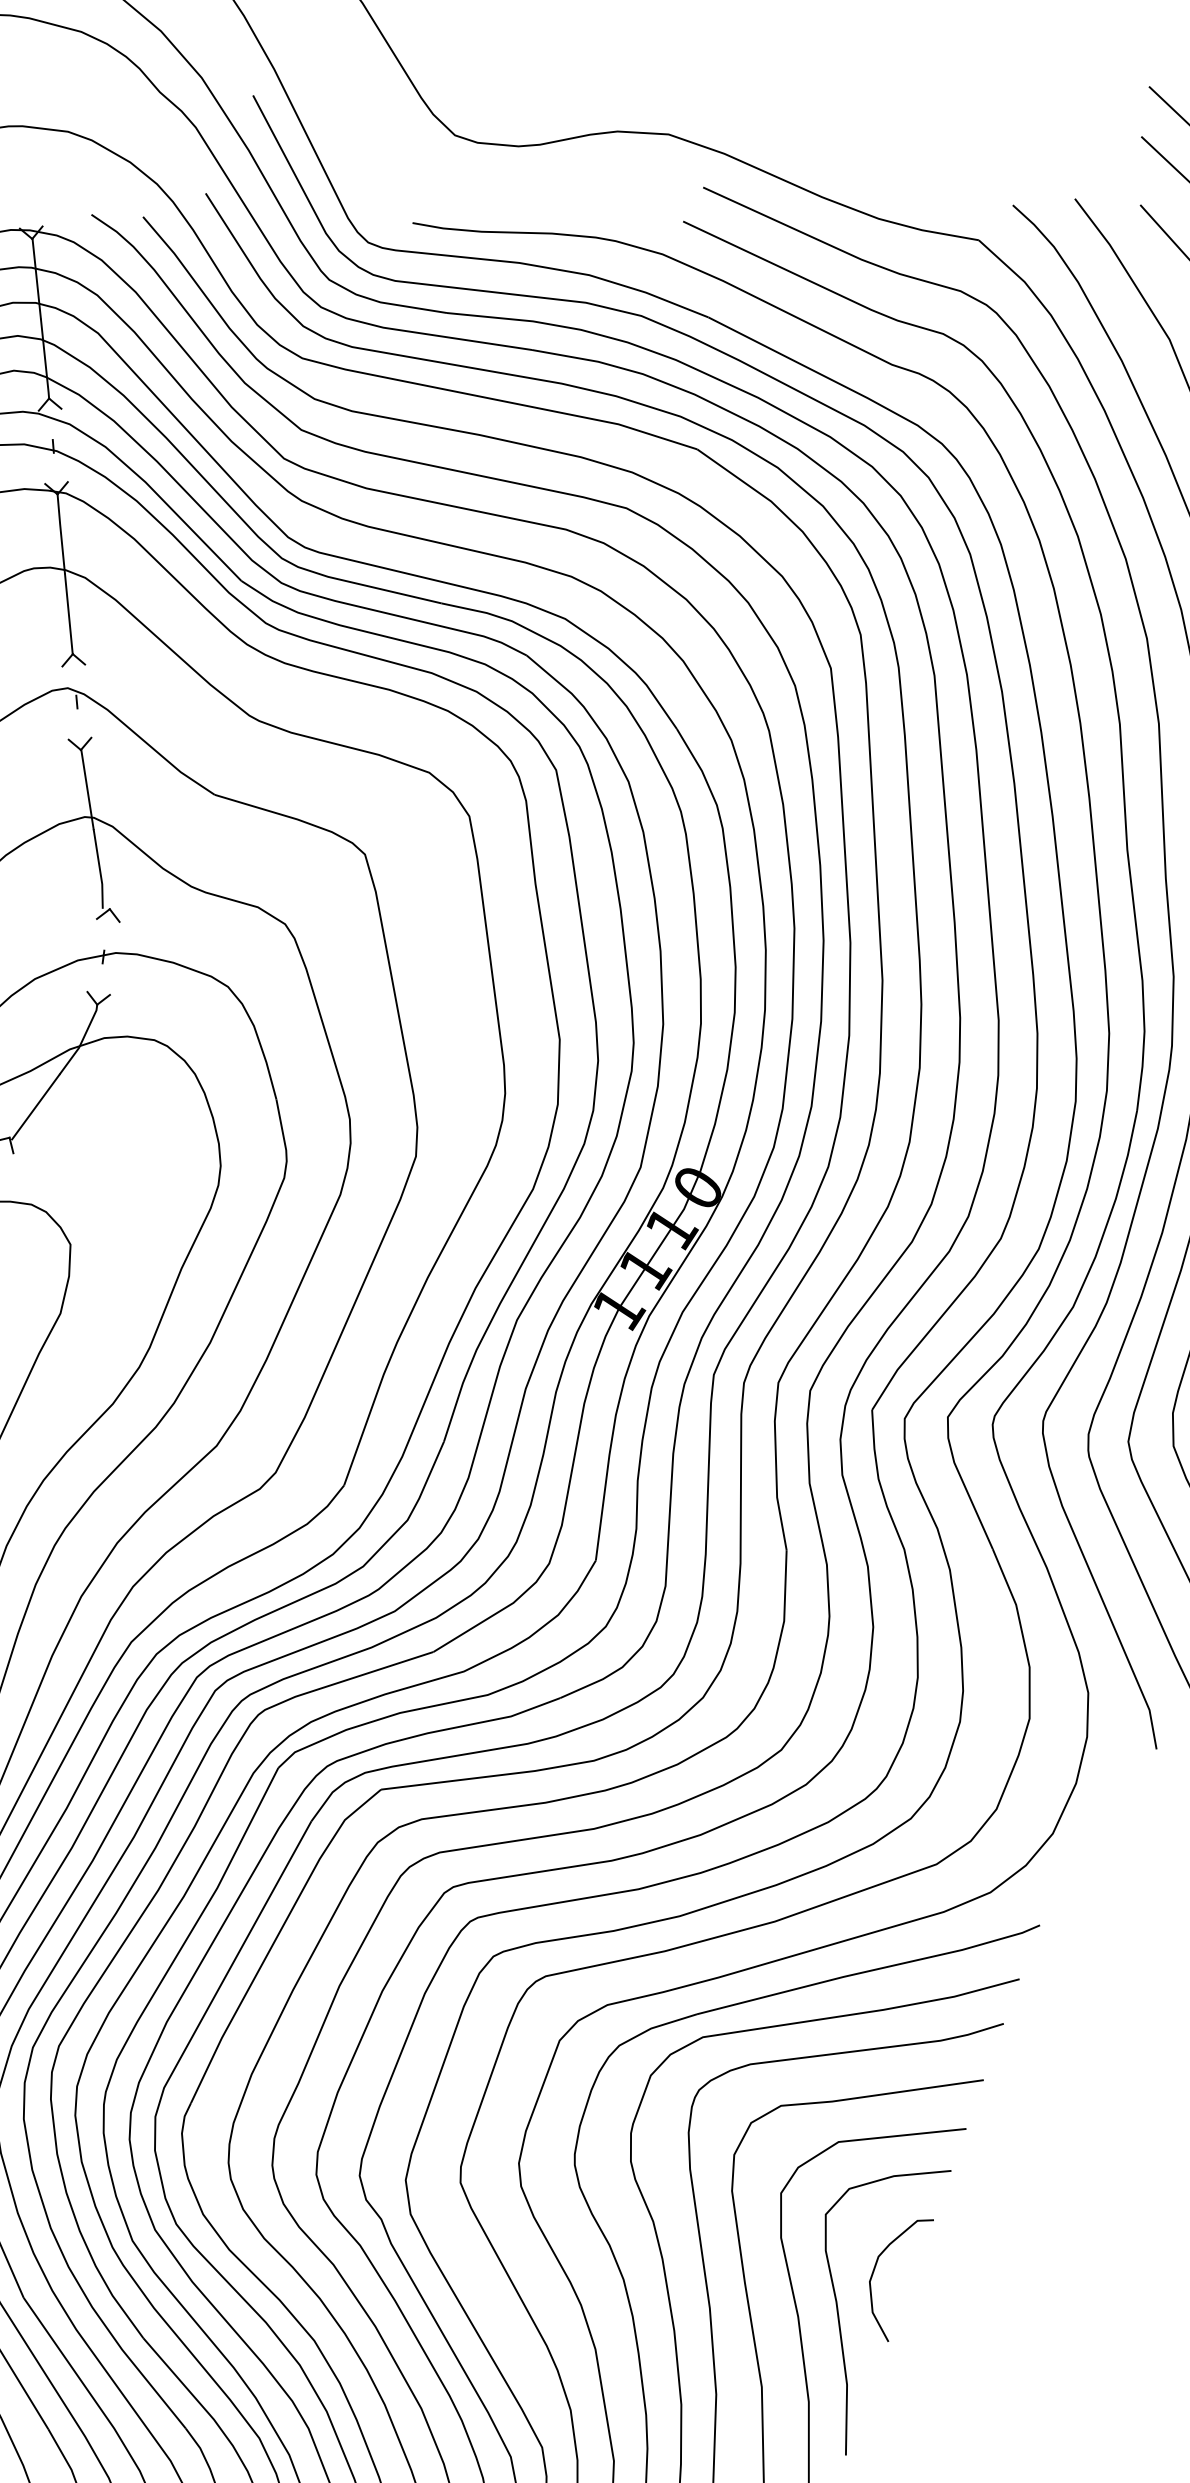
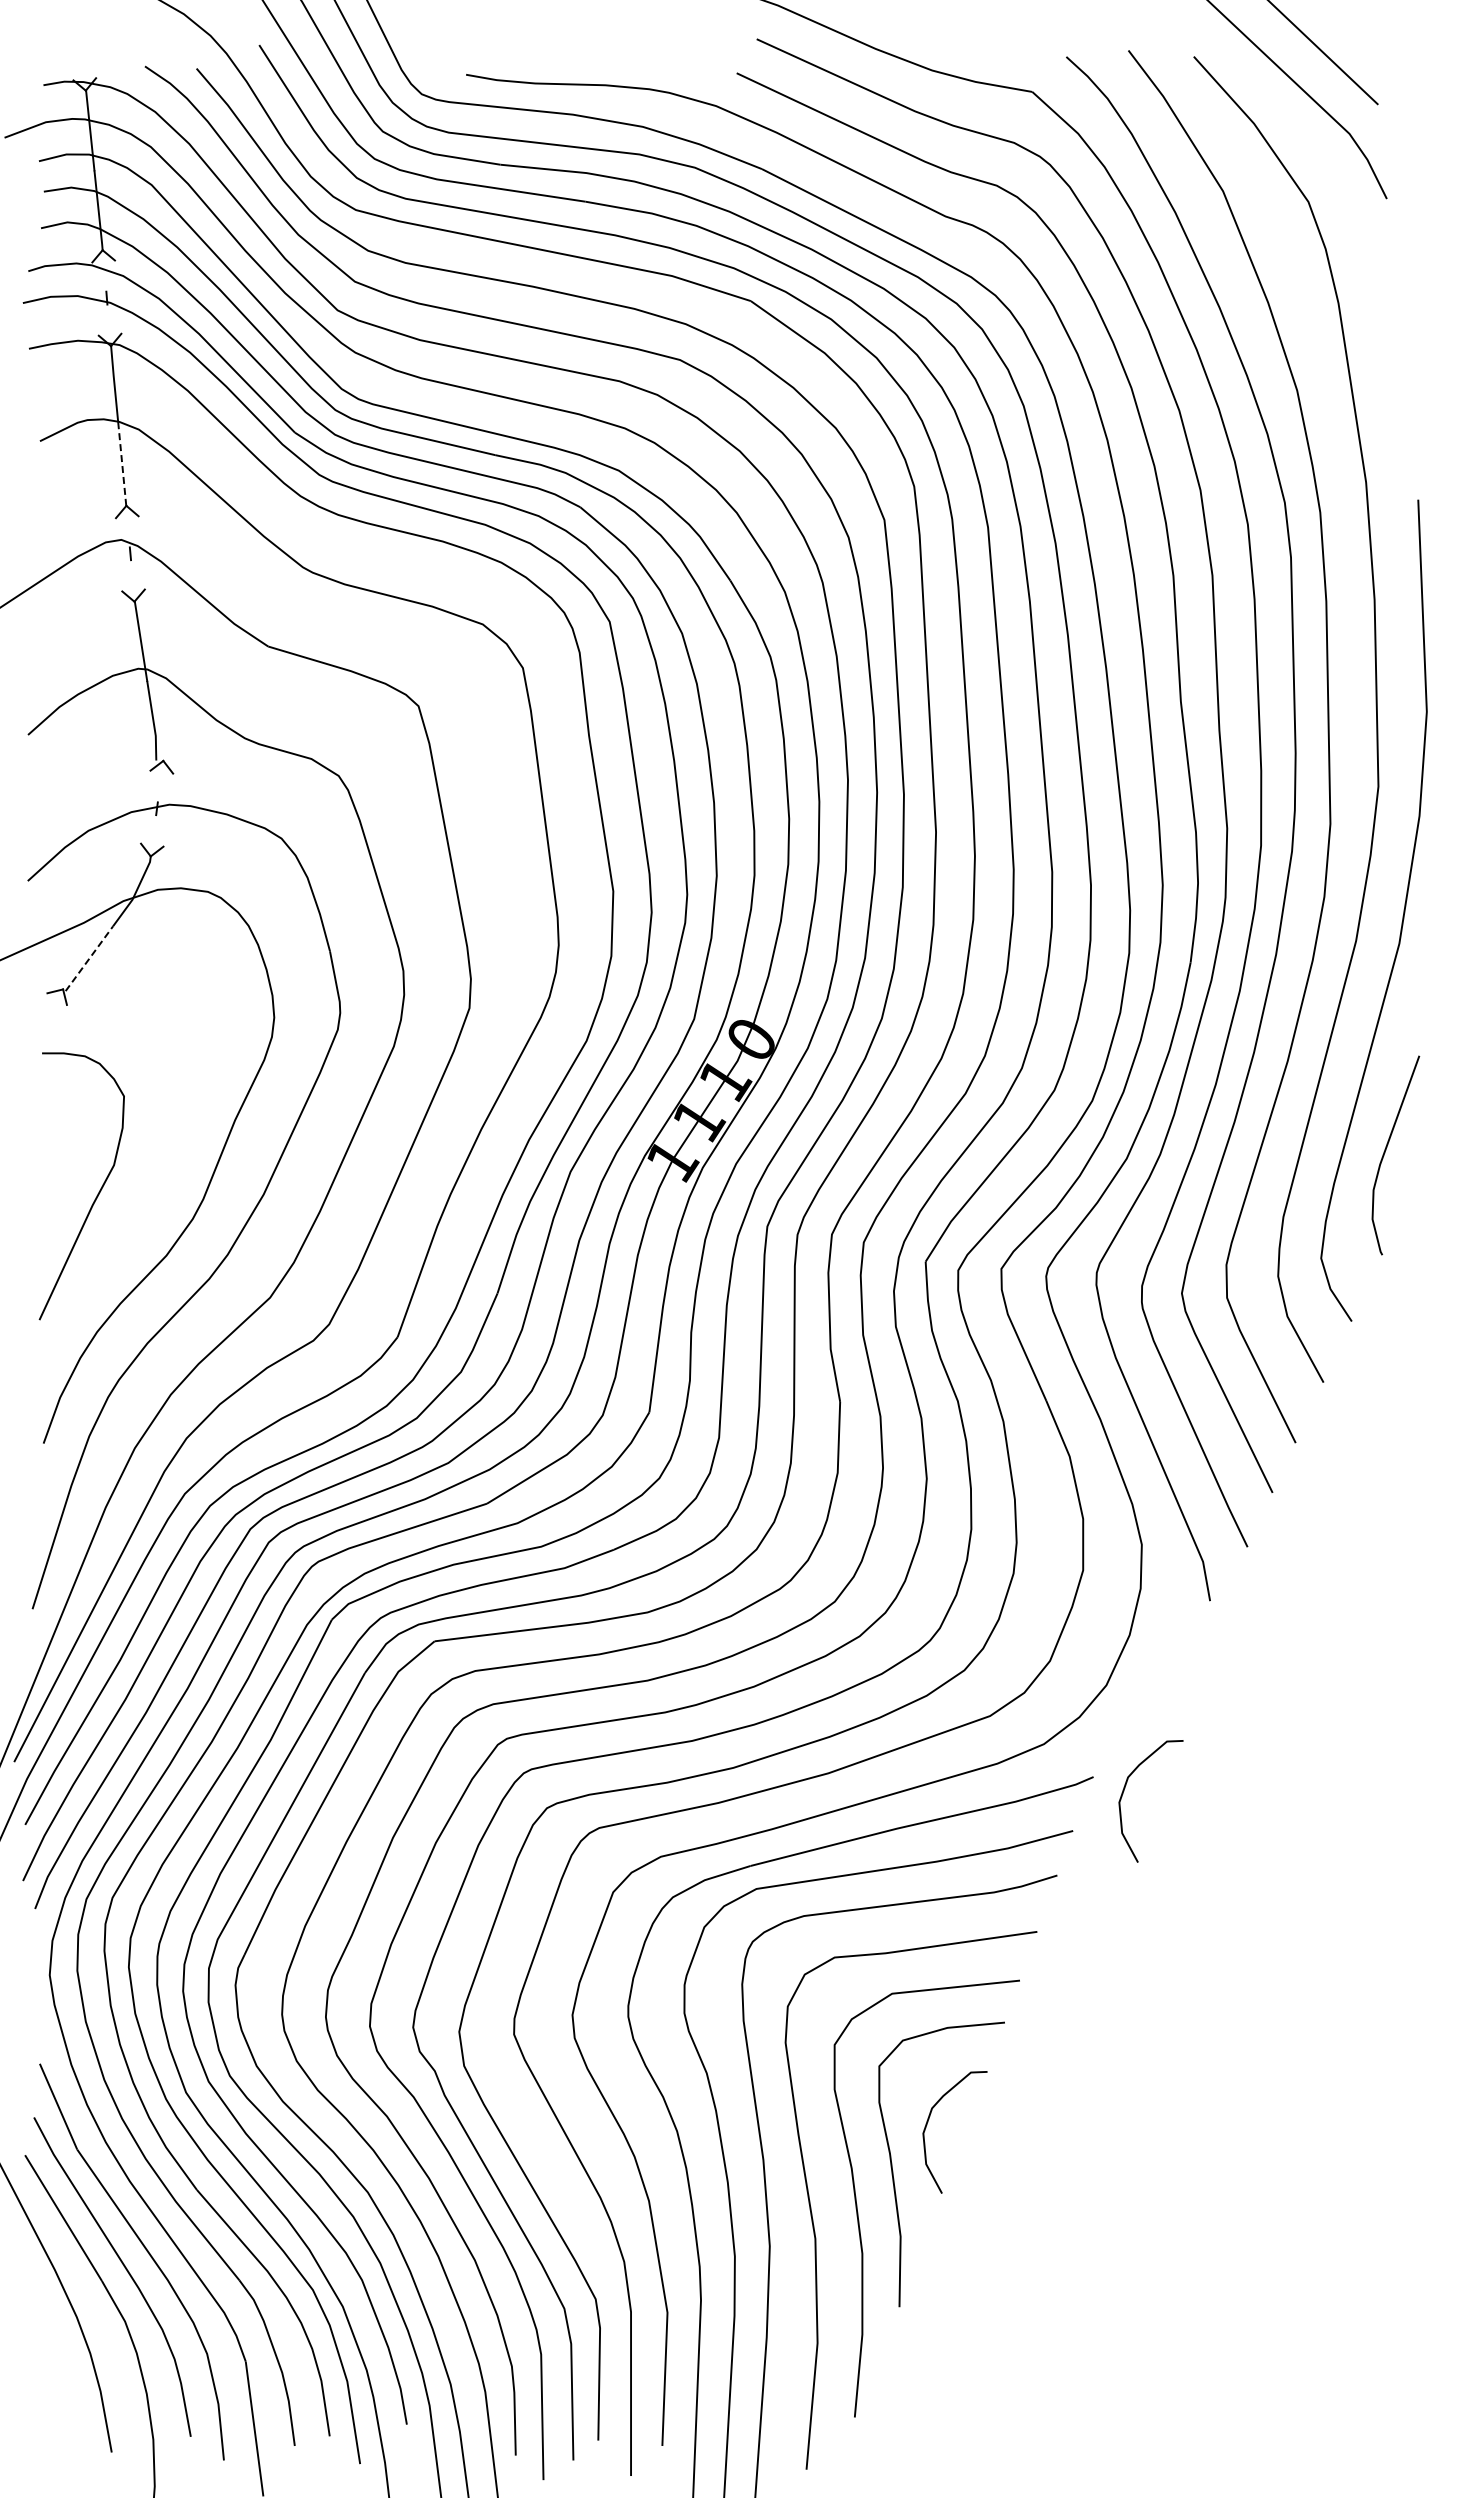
line: (68, 613) -> (122, 465), solid -> dashed
line: (35, 1106) -> (89, 958), solid -> dashed
curve: (1070, 1939) -> (1124, 1791), added

